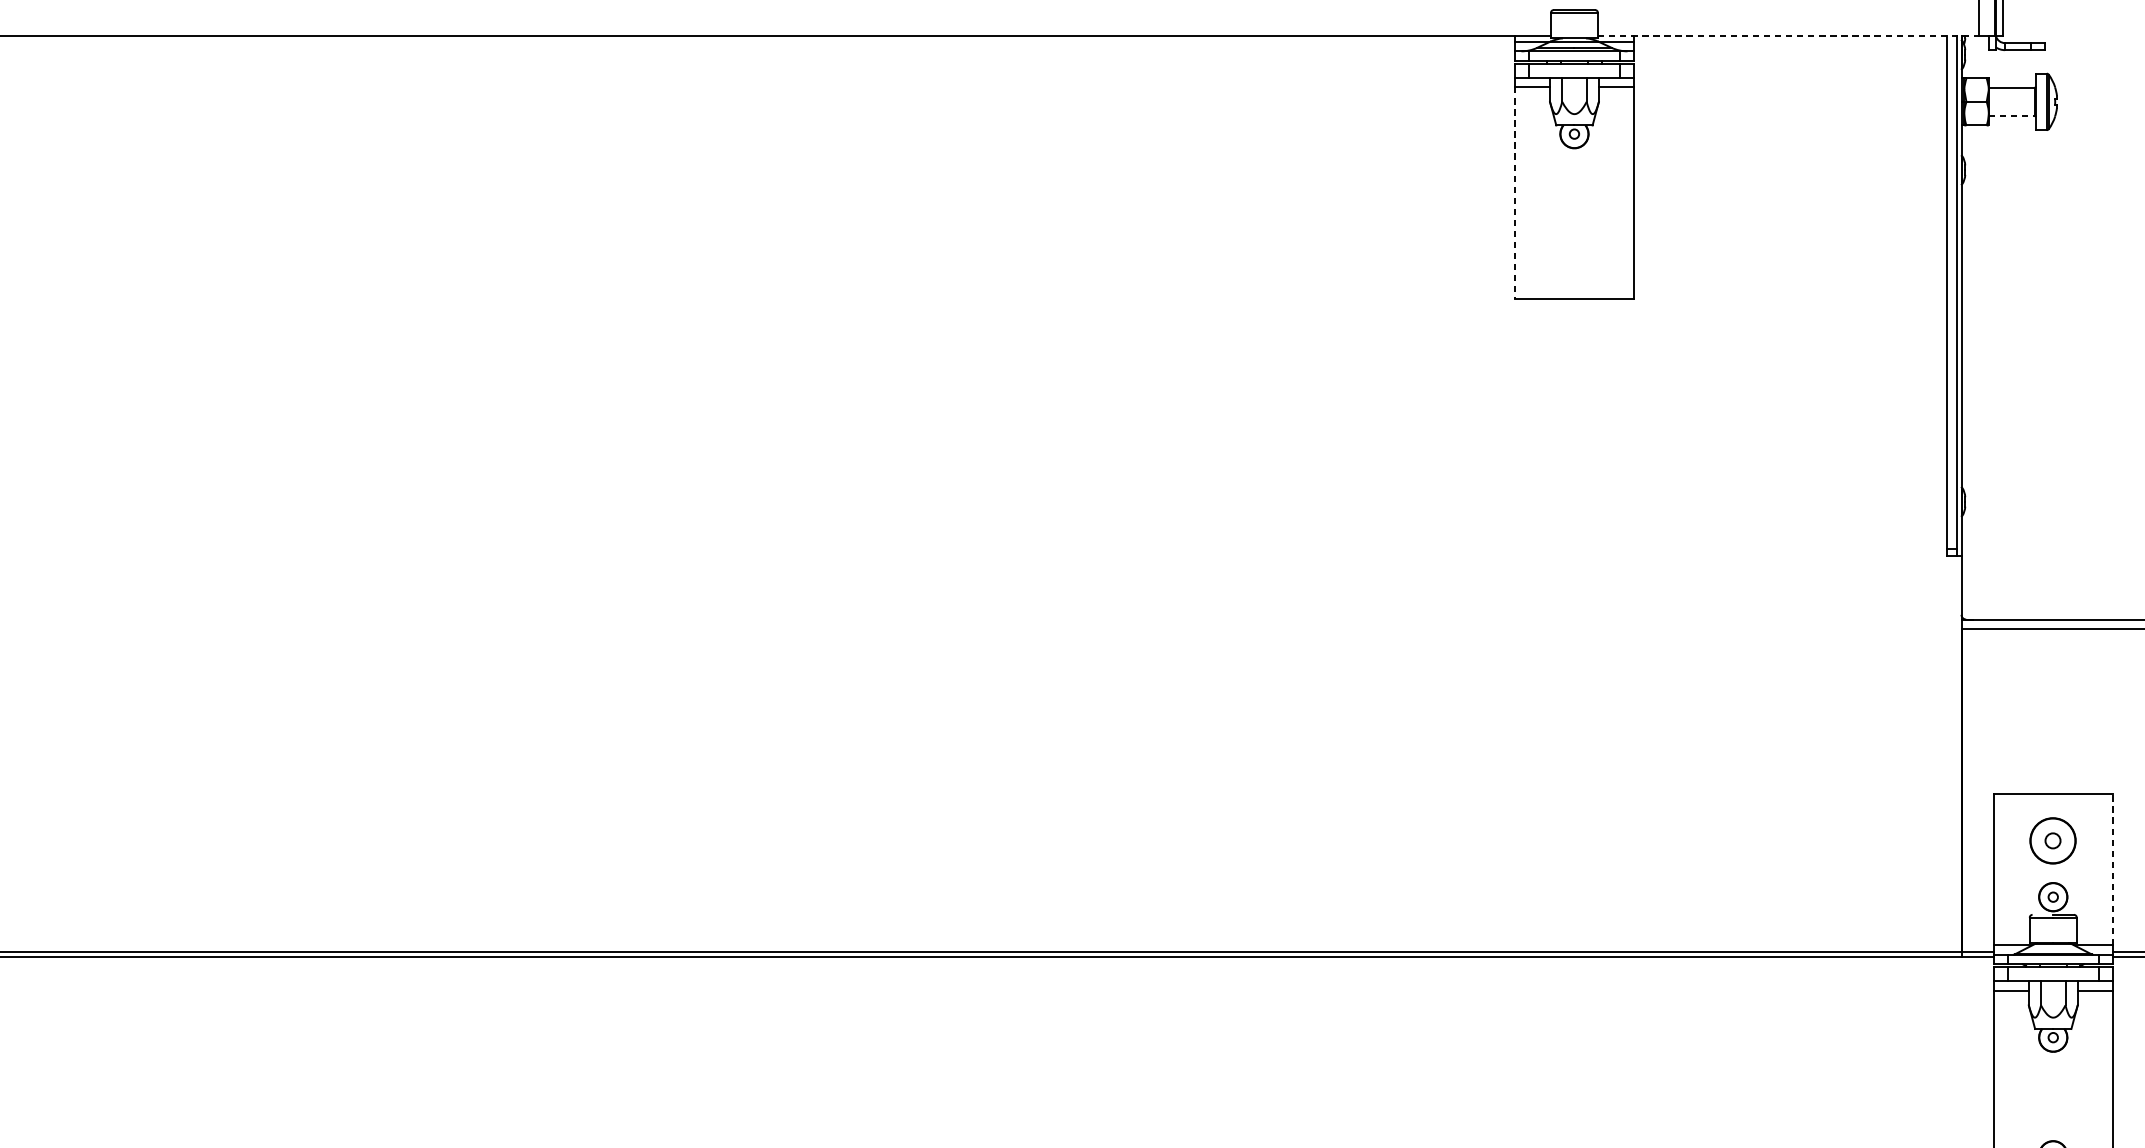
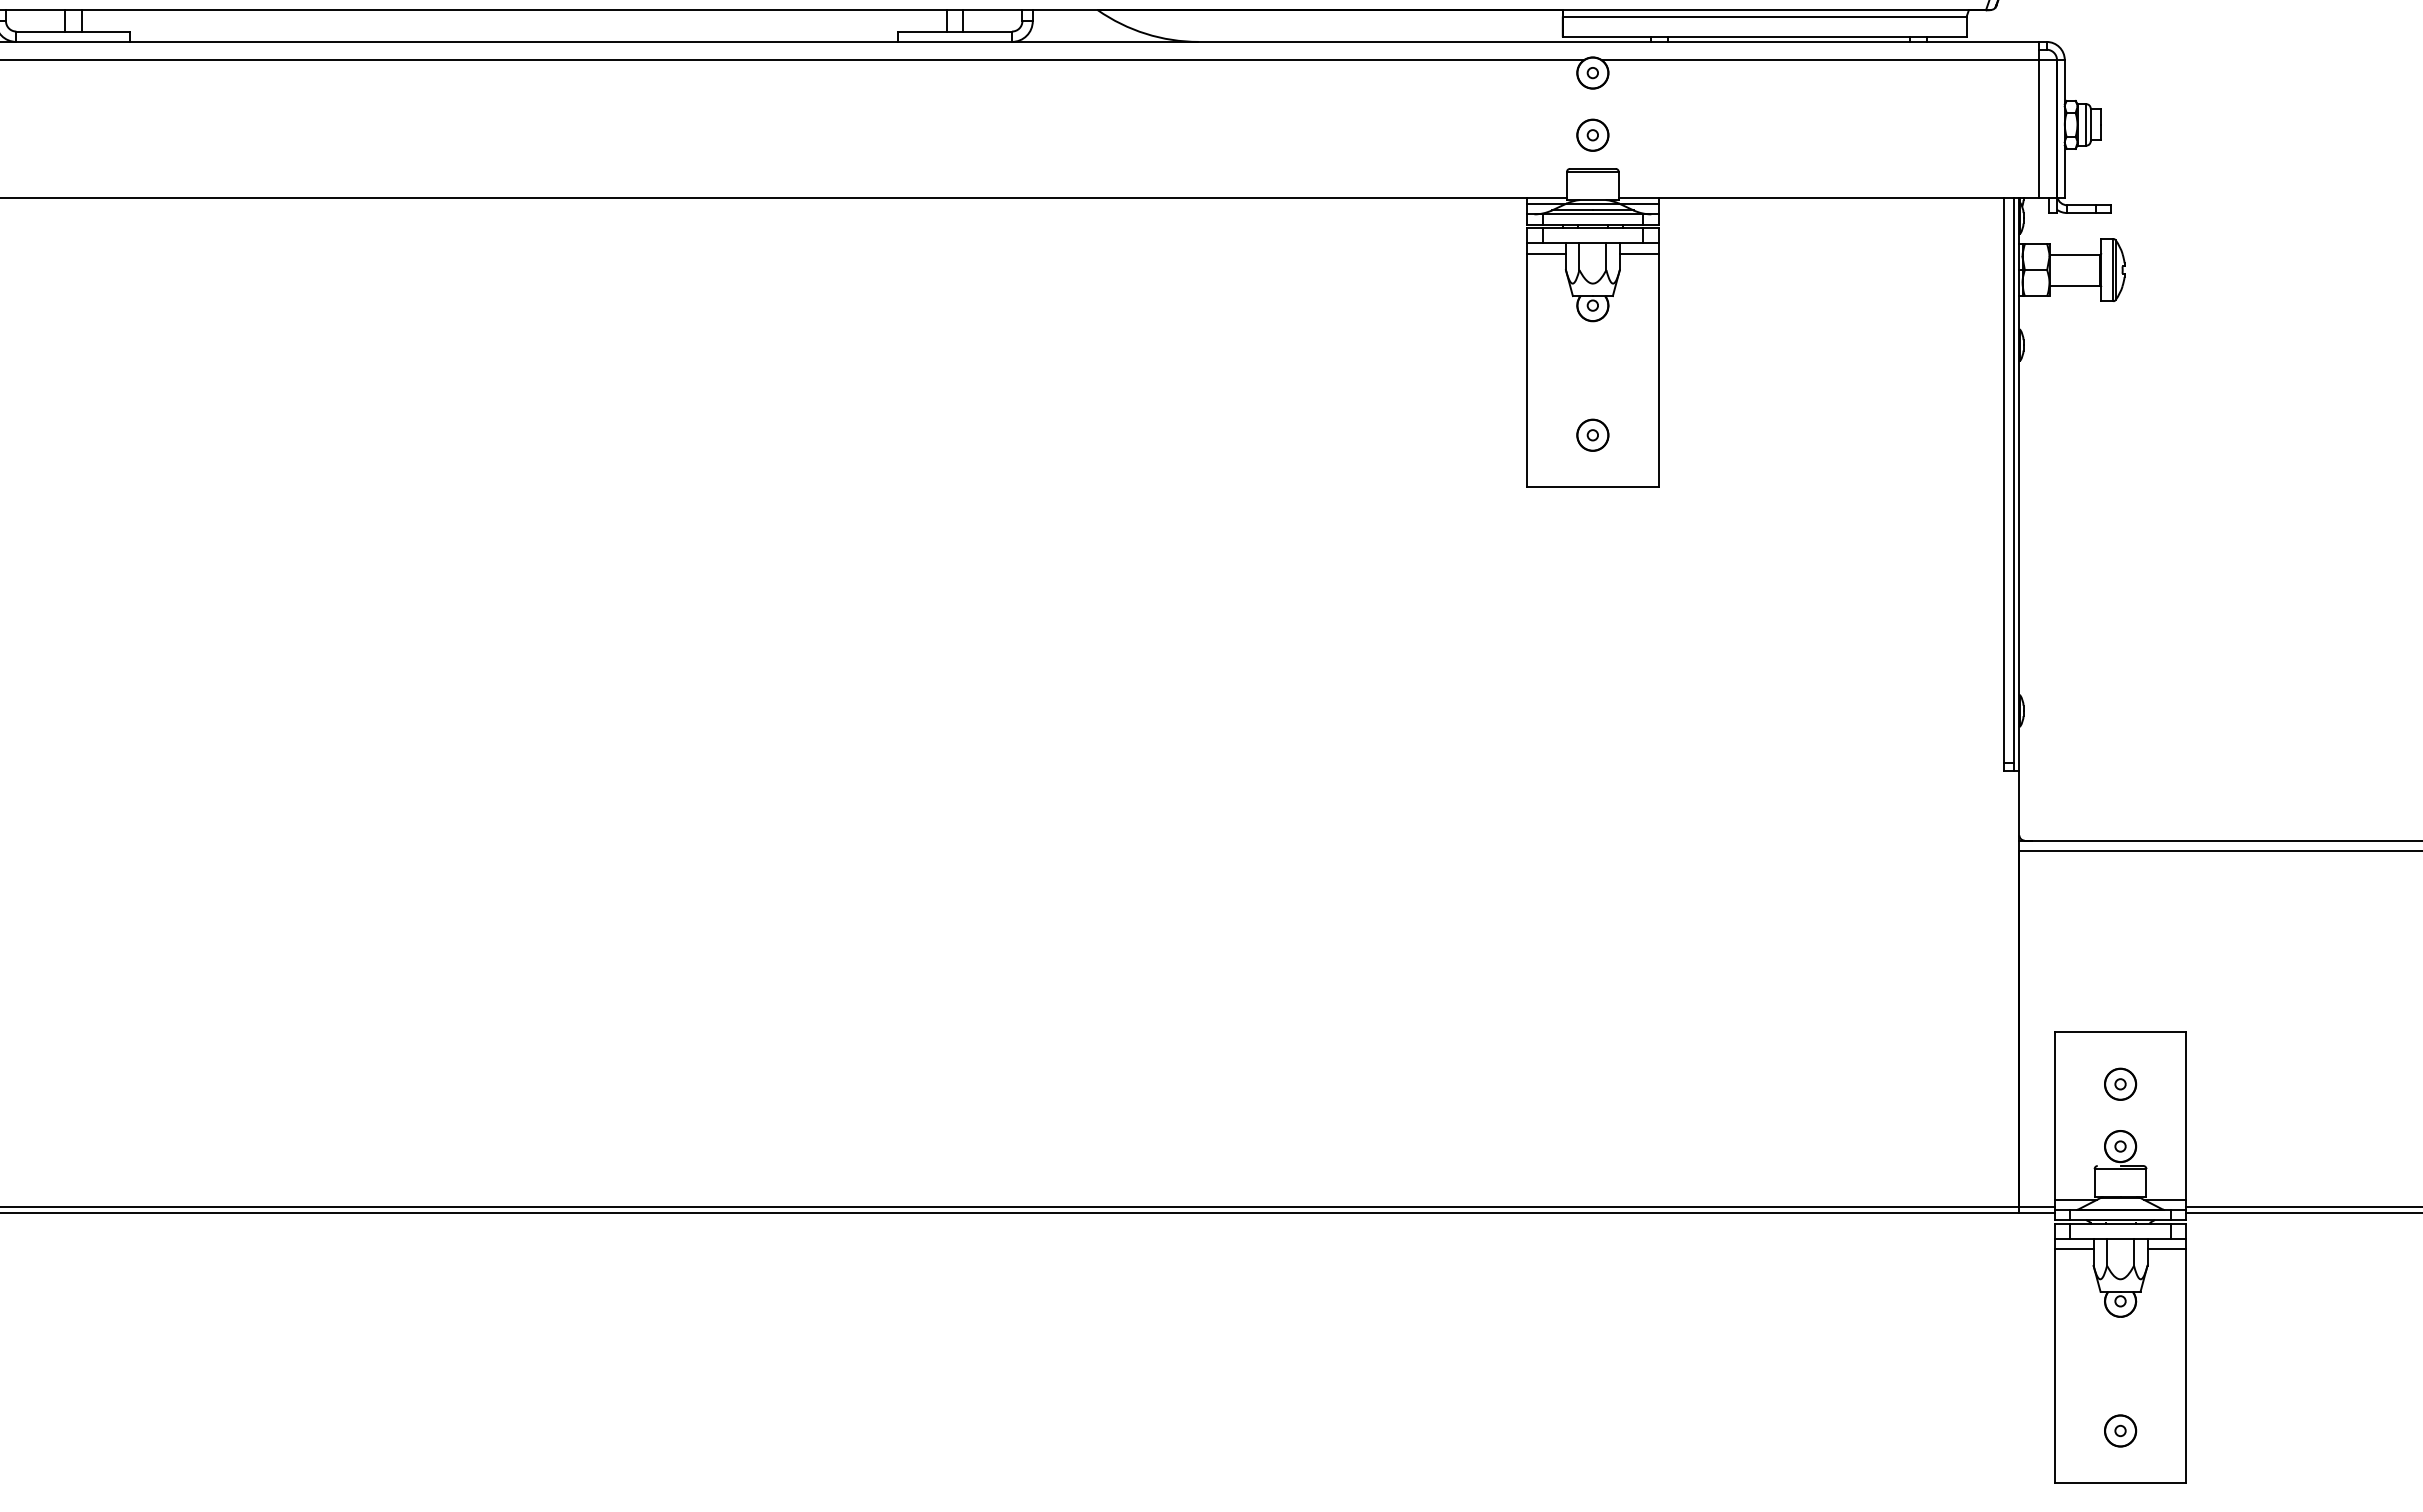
line: (1788, 36) -> (1828, 197), dashed -> solid
line: (2012, 115) -> (2075, 285), dashed -> solid
line: (1515, 193) -> (1527, 370), dashed -> solid
part: (1574, 251) -> (1592, 434), added
part: (2053, 839) -> (2120, 1083), size x0.62
line: (2113, 869) -> (2186, 1116), dashed -> solid

